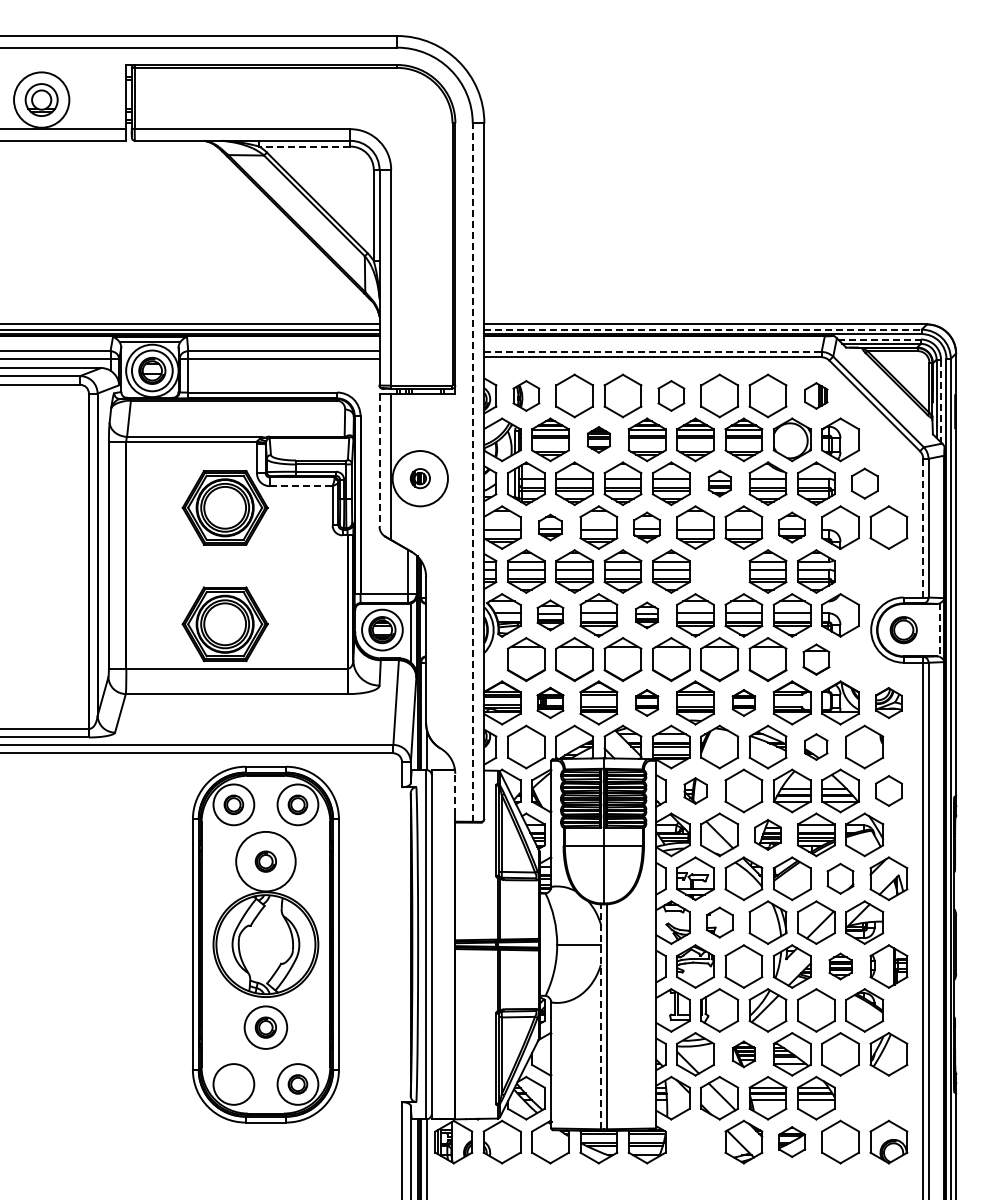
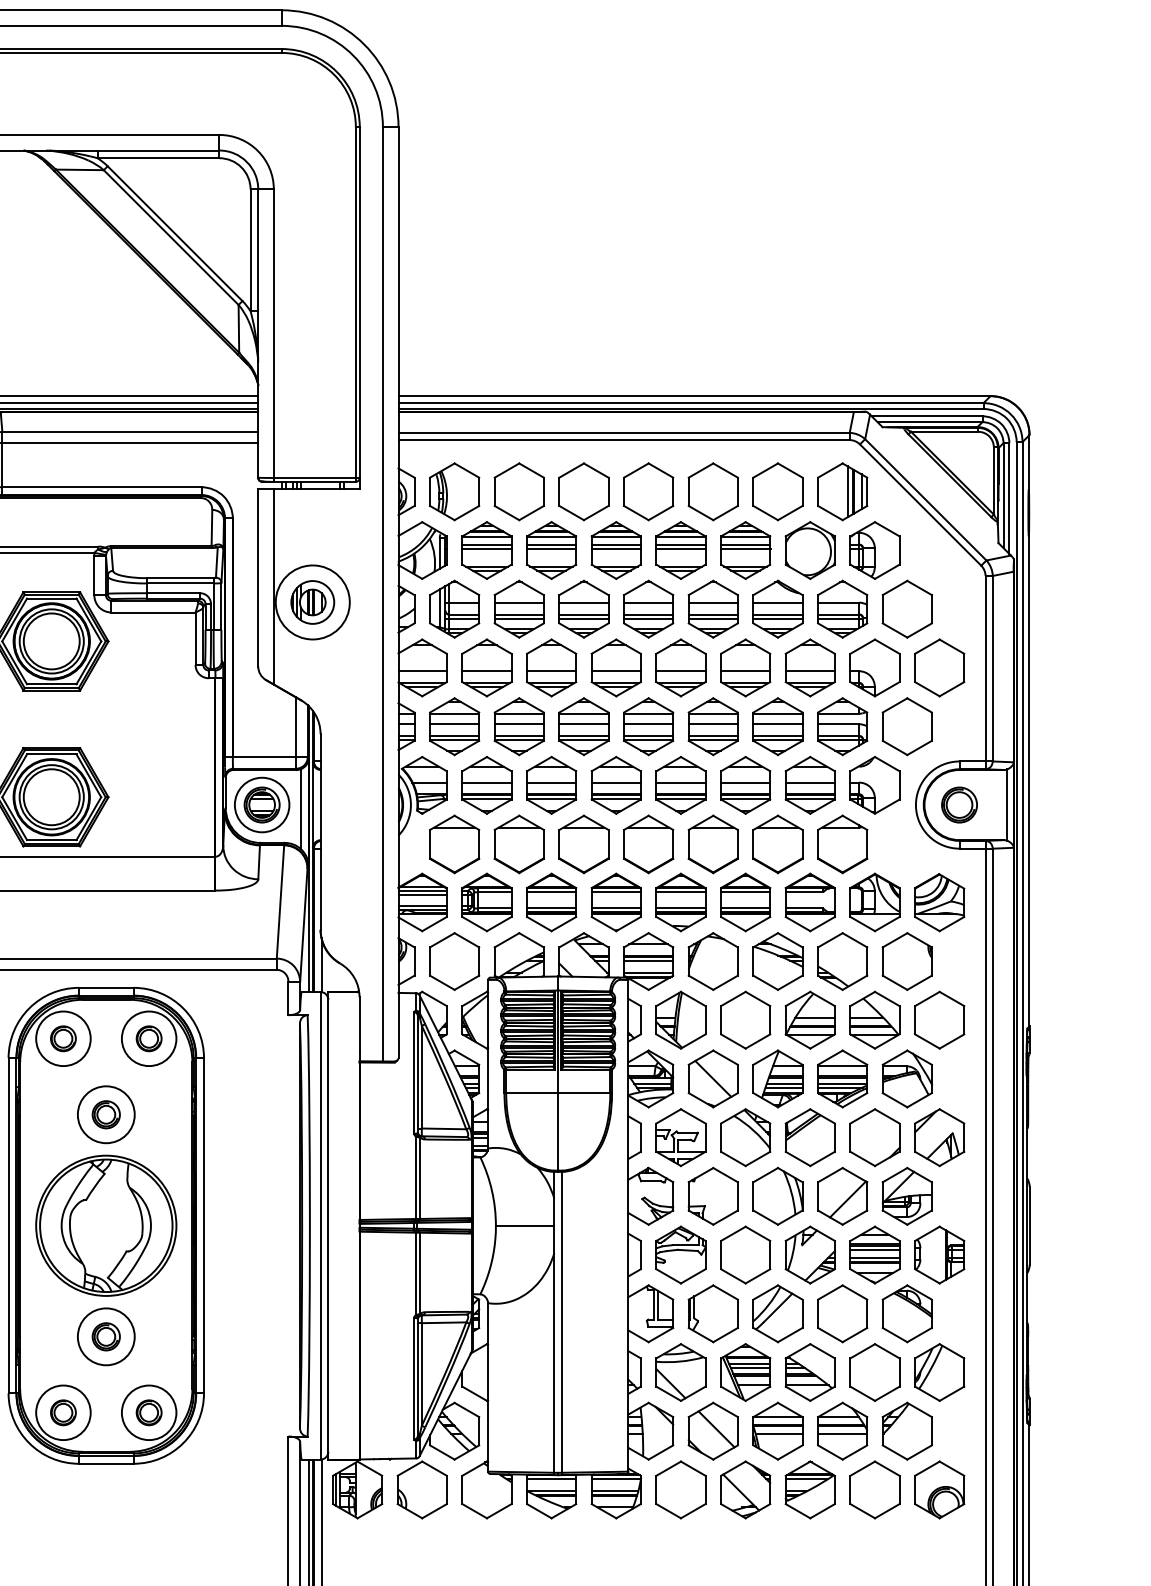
line: (304, 146) -> (157, 158), dashed -> solid
line: (703, 329) -> (691, 402), dashed -> solid
line: (880, 339) -> (928, 416), dashed -> solid
line: (653, 351) -> (624, 432), dashed -> solid
part: (526, 395) -> (454, 491), size x1.43
part: (671, 395) -> (648, 491), size x1.43
part: (816, 395) -> (842, 491), size x1.67
line: (941, 401) -> (1009, 499), dashed -> solid
part: (598, 439) -> (551, 550), size x1.67
line: (379, 460) -> (258, 578), dashed -> solid
line: (472, 472) -> (382, 594), dashed -> solid
part: (420, 478) -> (313, 602), size x1.67
part: (719, 483) -> (713, 608), size x1.67
part: (864, 483) -> (906, 608), size x1.43
line: (301, 486) -> (153, 612), dashed -> solid
part: (550, 527) -> (486, 667), size x1.67
part: (646, 527) -> (615, 667), size x1.43
part: (791, 527) -> (809, 667), size x1.43
line: (923, 531) -> (985, 673), dashed -> solid
part: (719, 571) -> (713, 726), added
part: (864, 571) -> (906, 726), added
part: (550, 615) -> (486, 785), size x1.43
part: (646, 615) -> (615, 785), size x1.67
line: (939, 630) -> (1007, 805), dashed -> solid
part: (816, 659) -> (842, 844), size x1.43
part: (550, 702) -> (486, 901), size x1.43
part: (646, 702) -> (615, 901), size x1.67
part: (743, 702) -> (745, 901), size x1.67
part: (888, 702) -> (939, 901), size x1.43
part: (816, 746) -> (842, 960), size x1.67
part: (695, 790) -> (680, 1019), size x1.67
part: (888, 790) -> (939, 1019), size x1.43
line: (455, 793) -> (359, 1023), dashed -> solid
part: (767, 834) -> (777, 1078), size x1.43
circle: (265, 861) -> (105, 1114), size x0.71
part: (840, 878) -> (874, 1137), size x1.43
part: (719, 922) -> (713, 1196), size x1.43
part: (840, 966) -> (874, 1255), size x1.67
line: (600, 1016) -> (553, 1321), dashed -> solid
part: (743, 1054) -> (745, 1372), size x1.67
part: (233, 1084) -> (62, 1412), added
part: (864, 1098) -> (906, 1431), added
part: (695, 1141) -> (680, 1489), added
part: (791, 1141) -> (809, 1489), size x1.43

